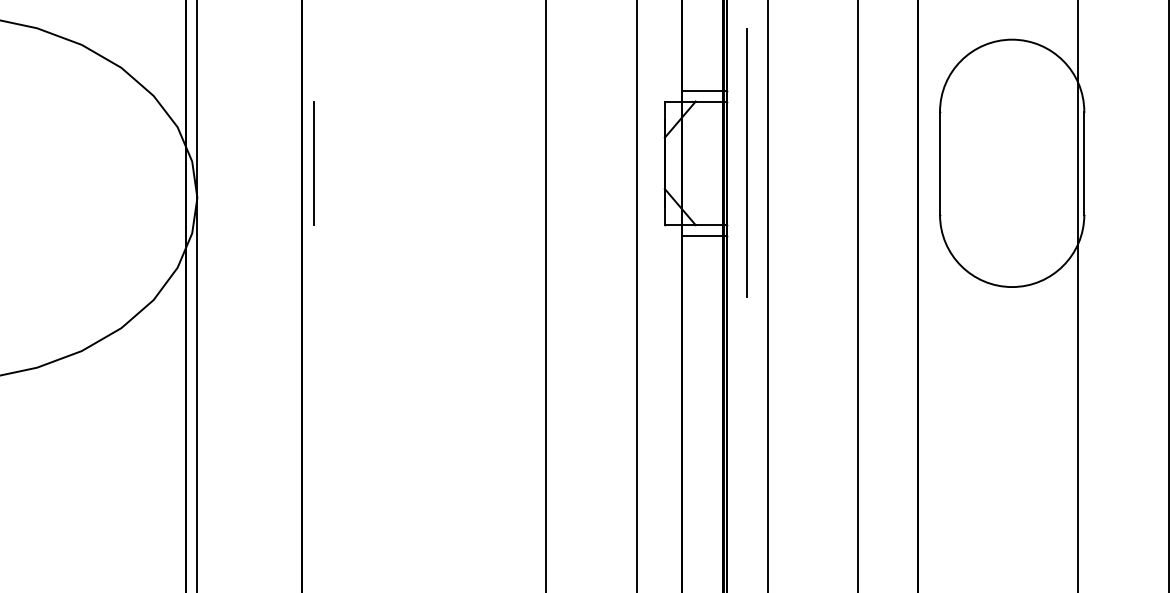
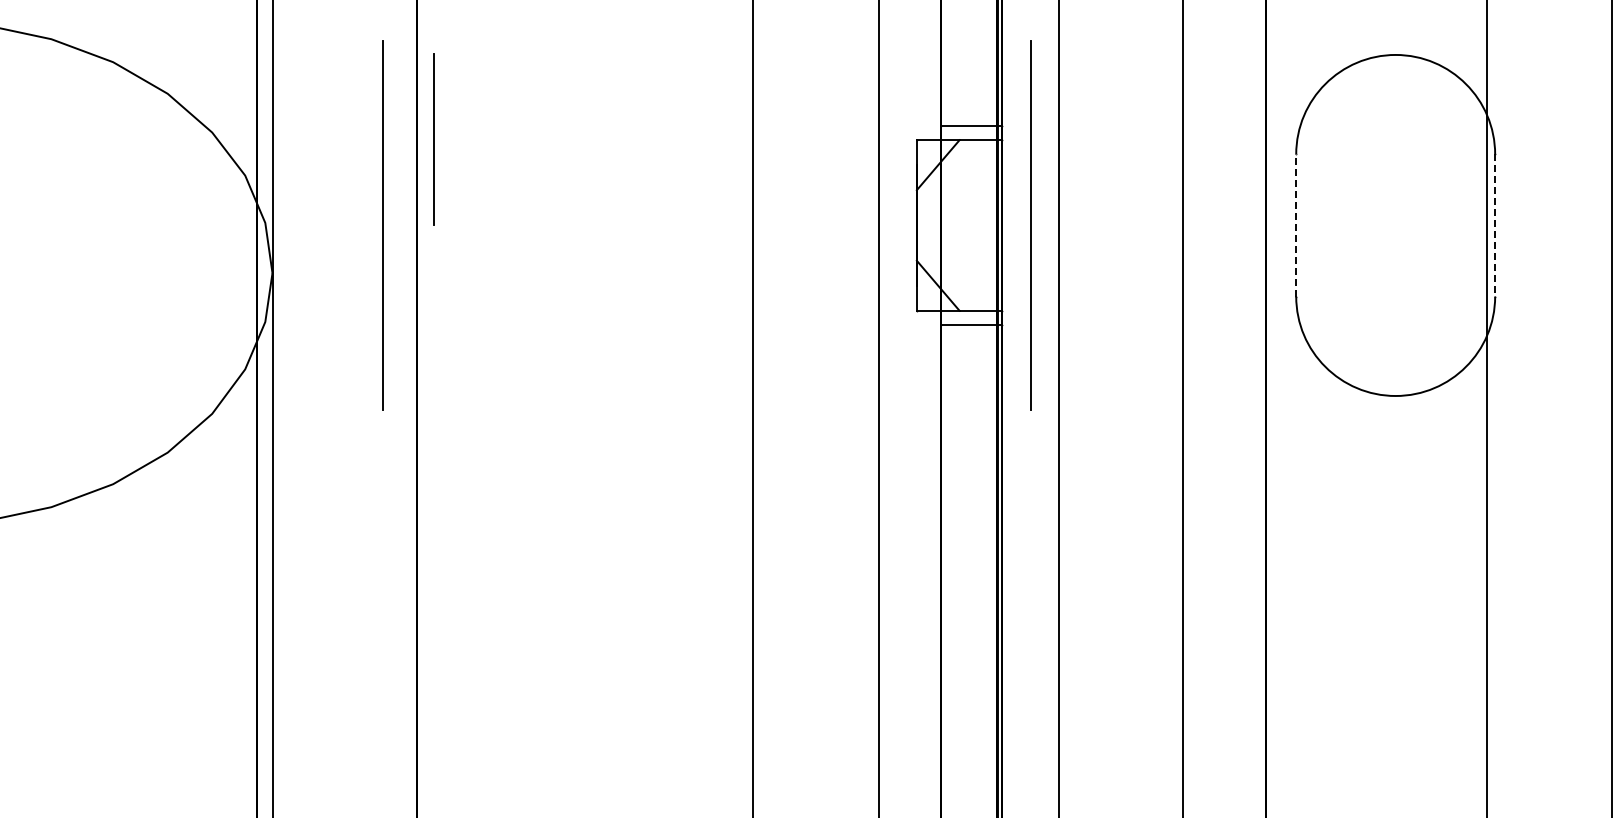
line: (940, 162) -> (1296, 224), solid -> dashed
line: (277, 163) -> (382, 225), added
line: (314, 163) -> (433, 139), moved
line: (1084, 163) -> (1495, 225), solid -> dashed

